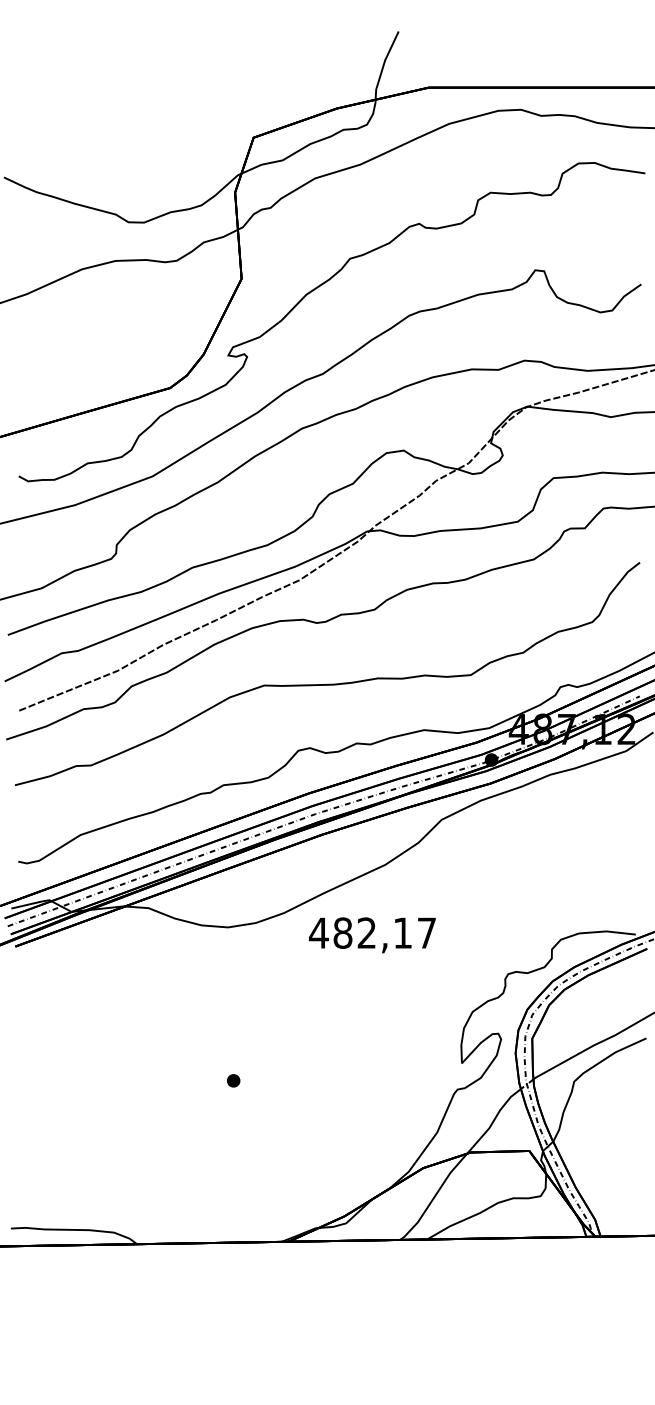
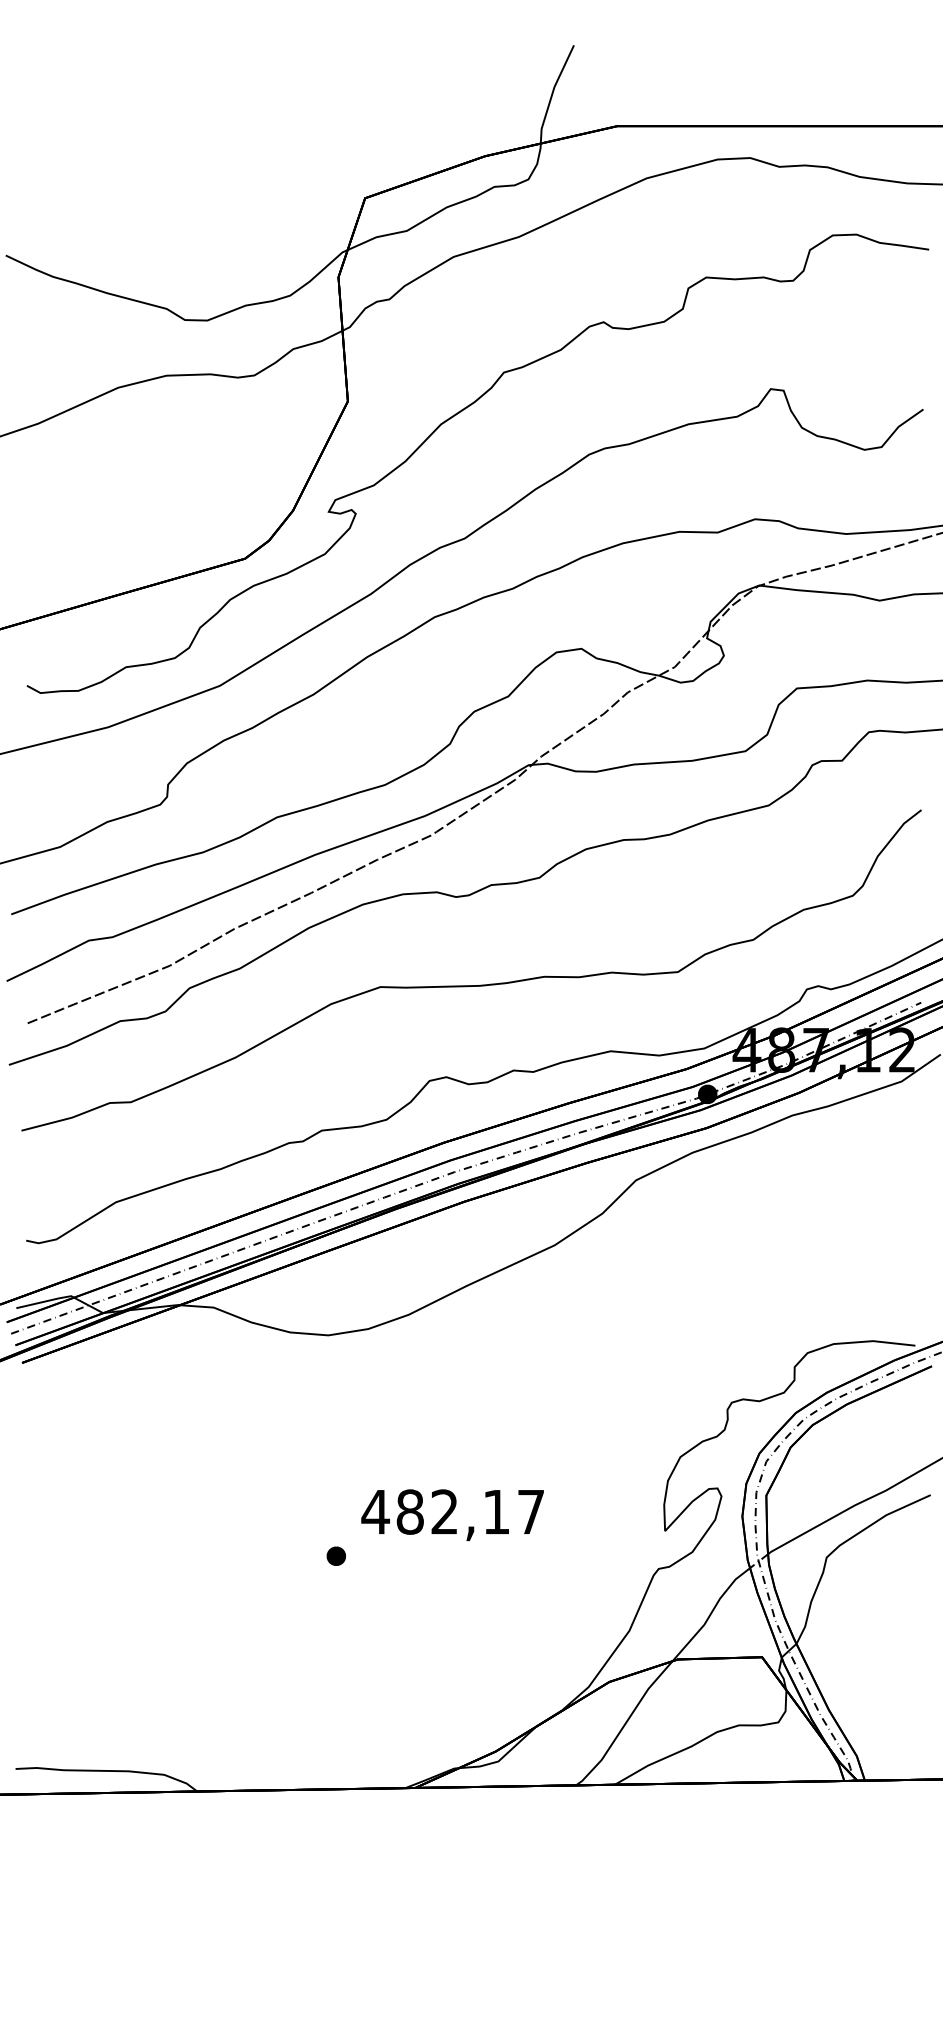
text: (372, 935) -> (452, 1515), moved

